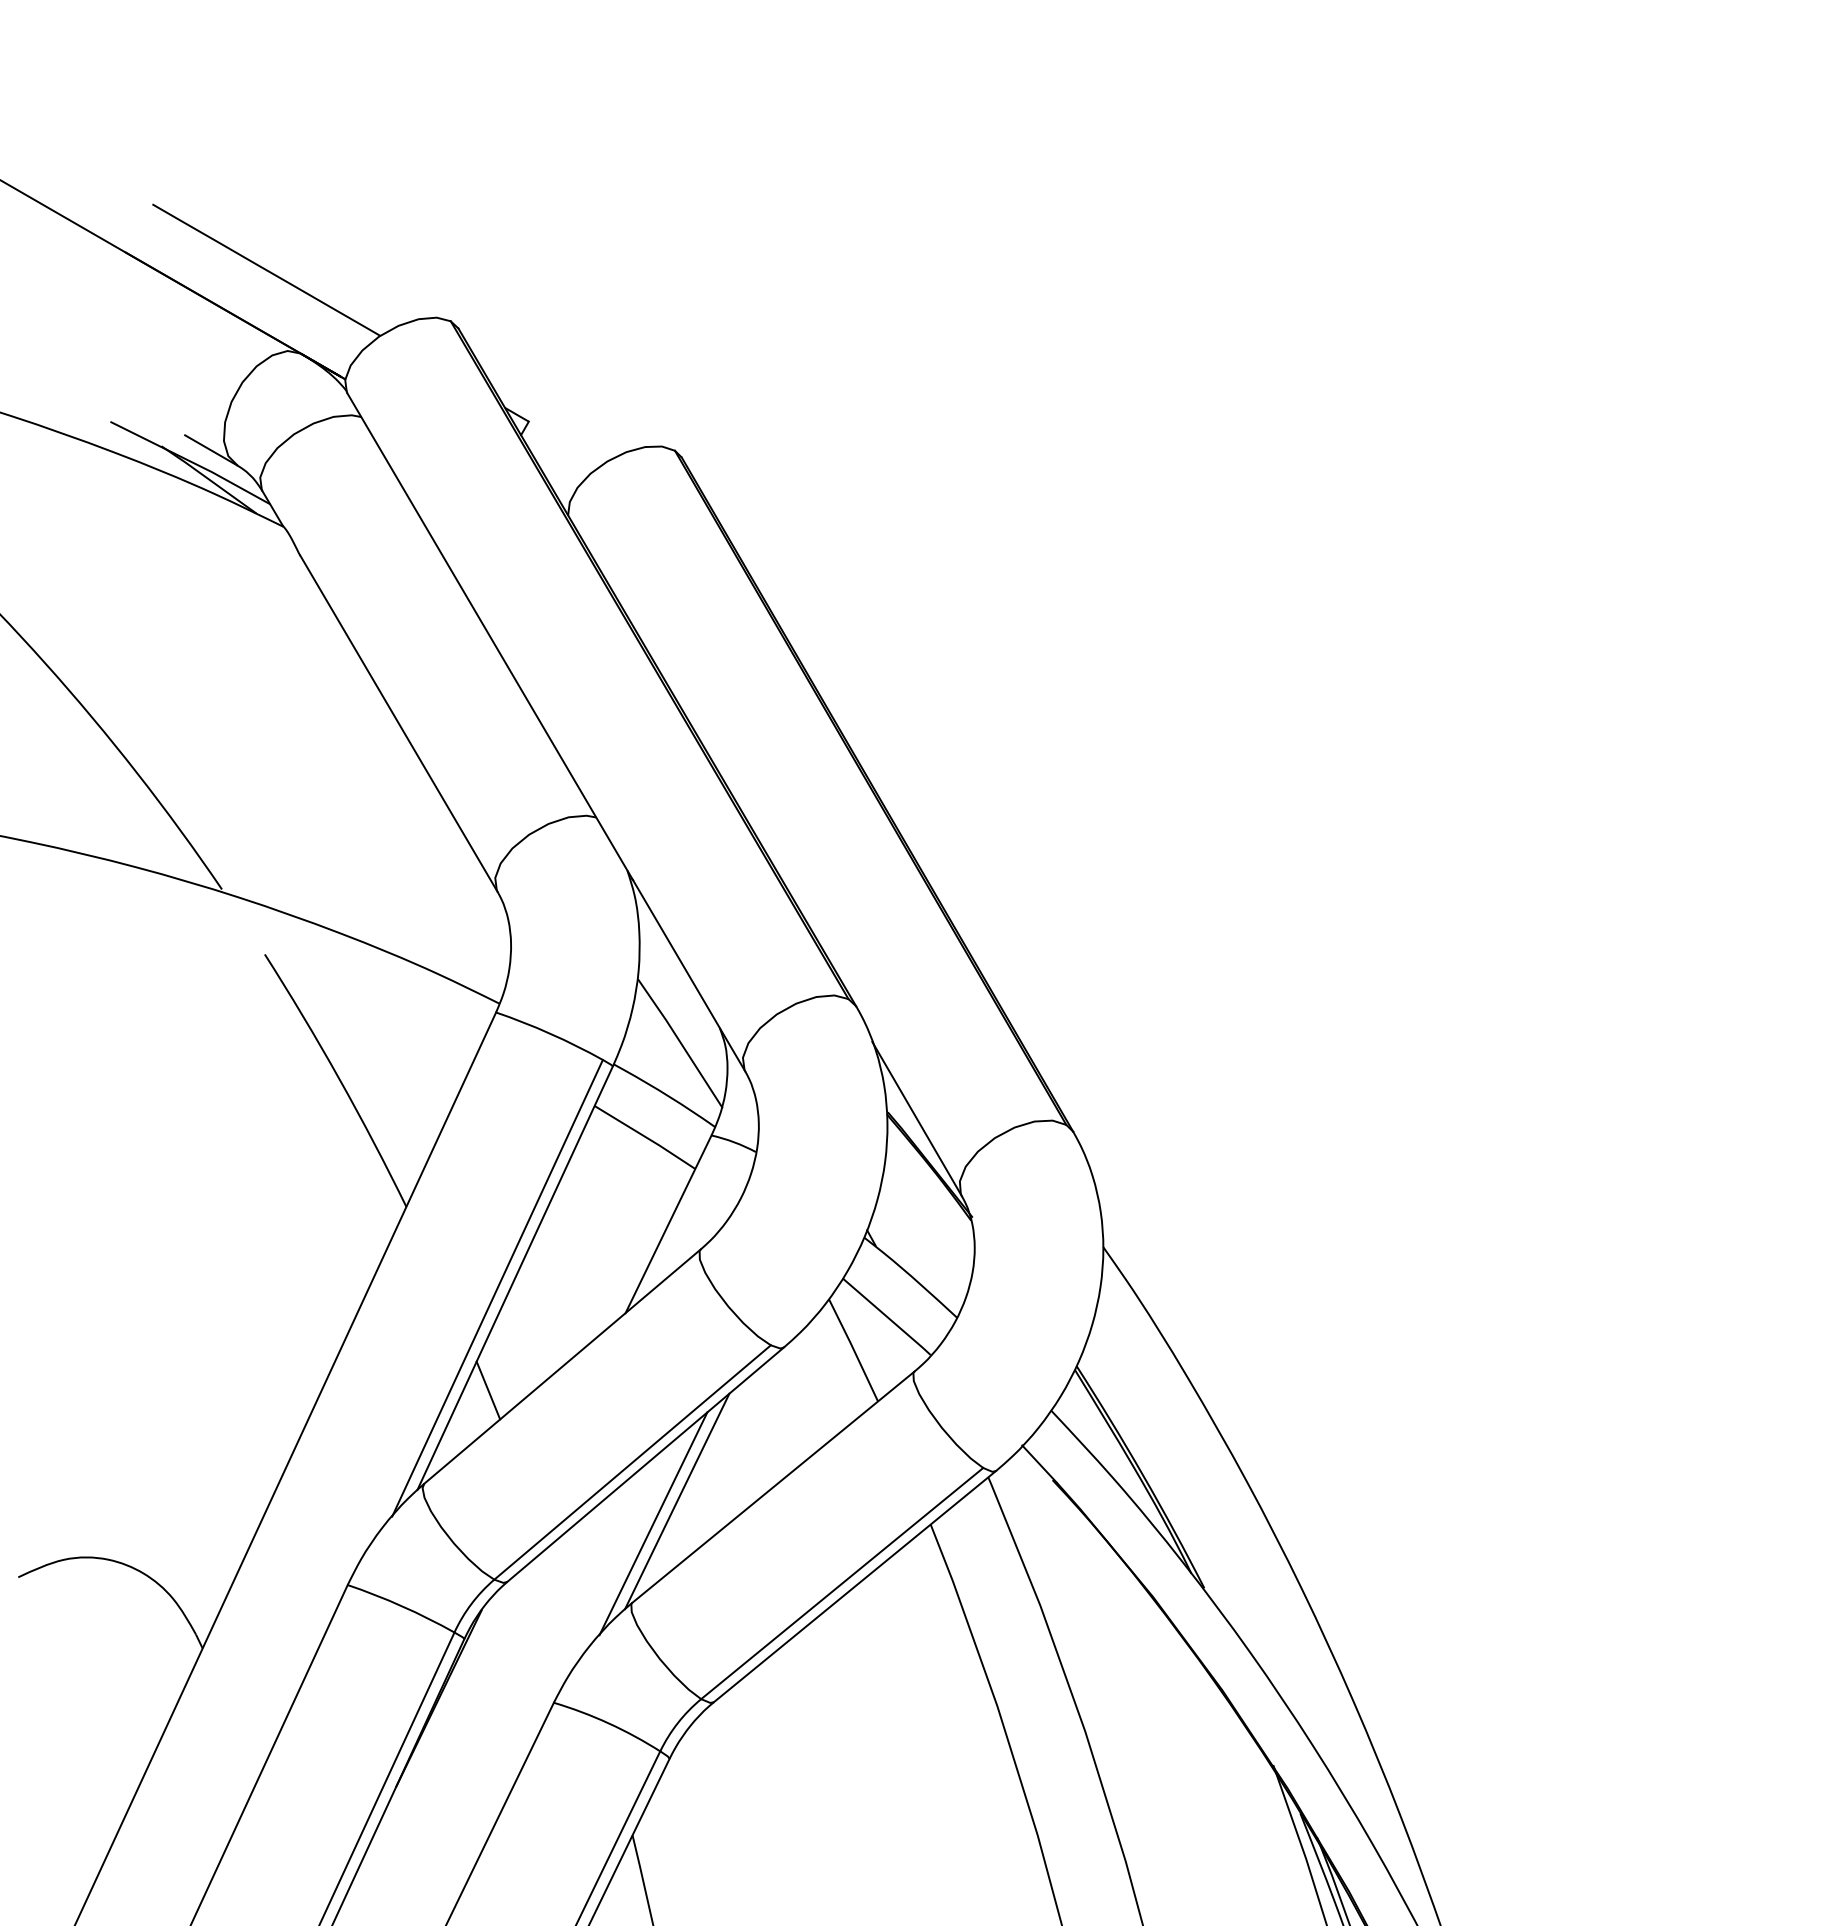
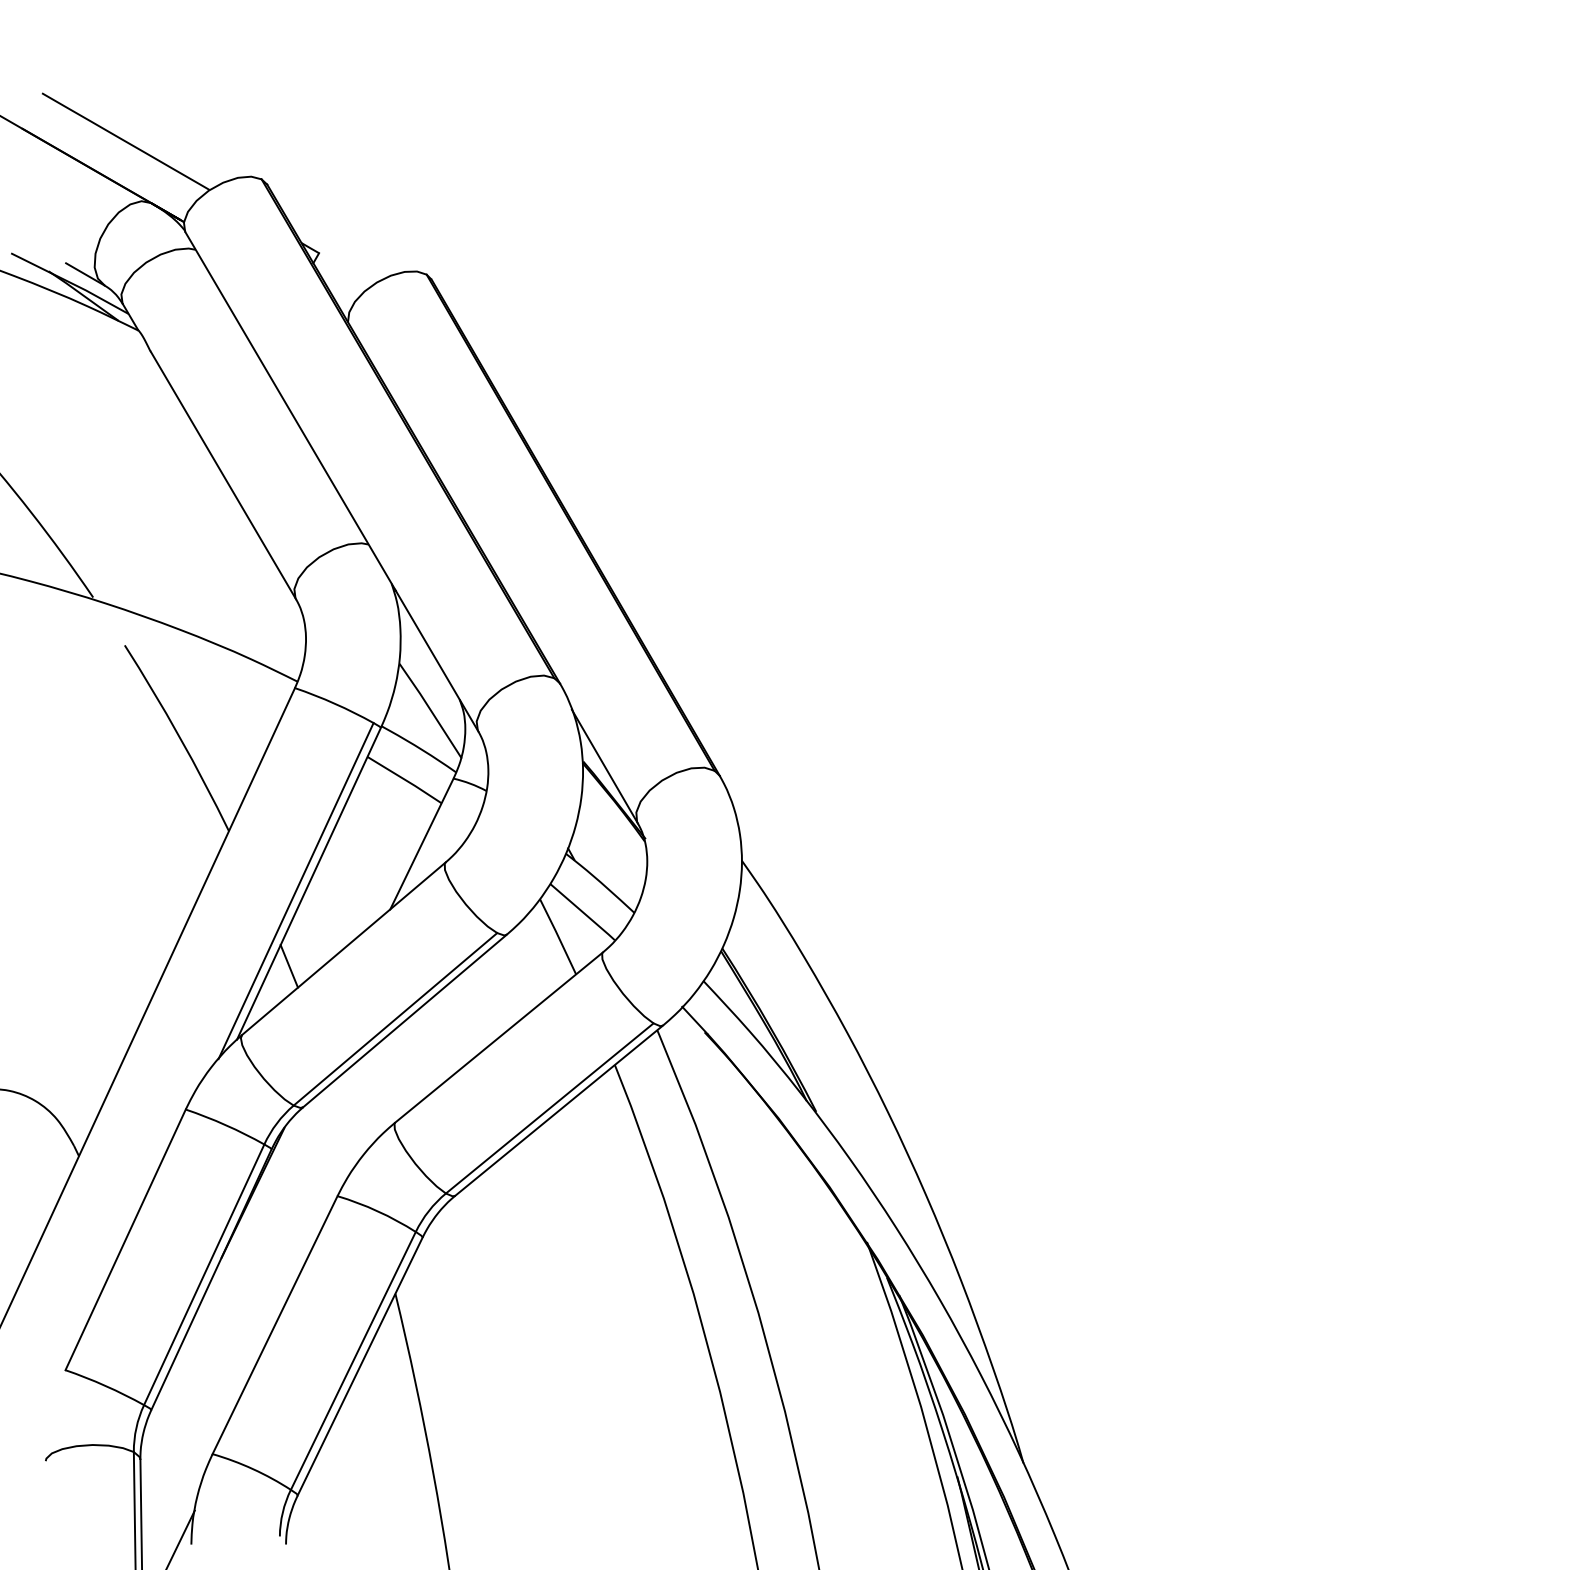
line: (676, 1500) -> (427, 1047), removed
line: (653, 1523) -> (410, 1064), removed

